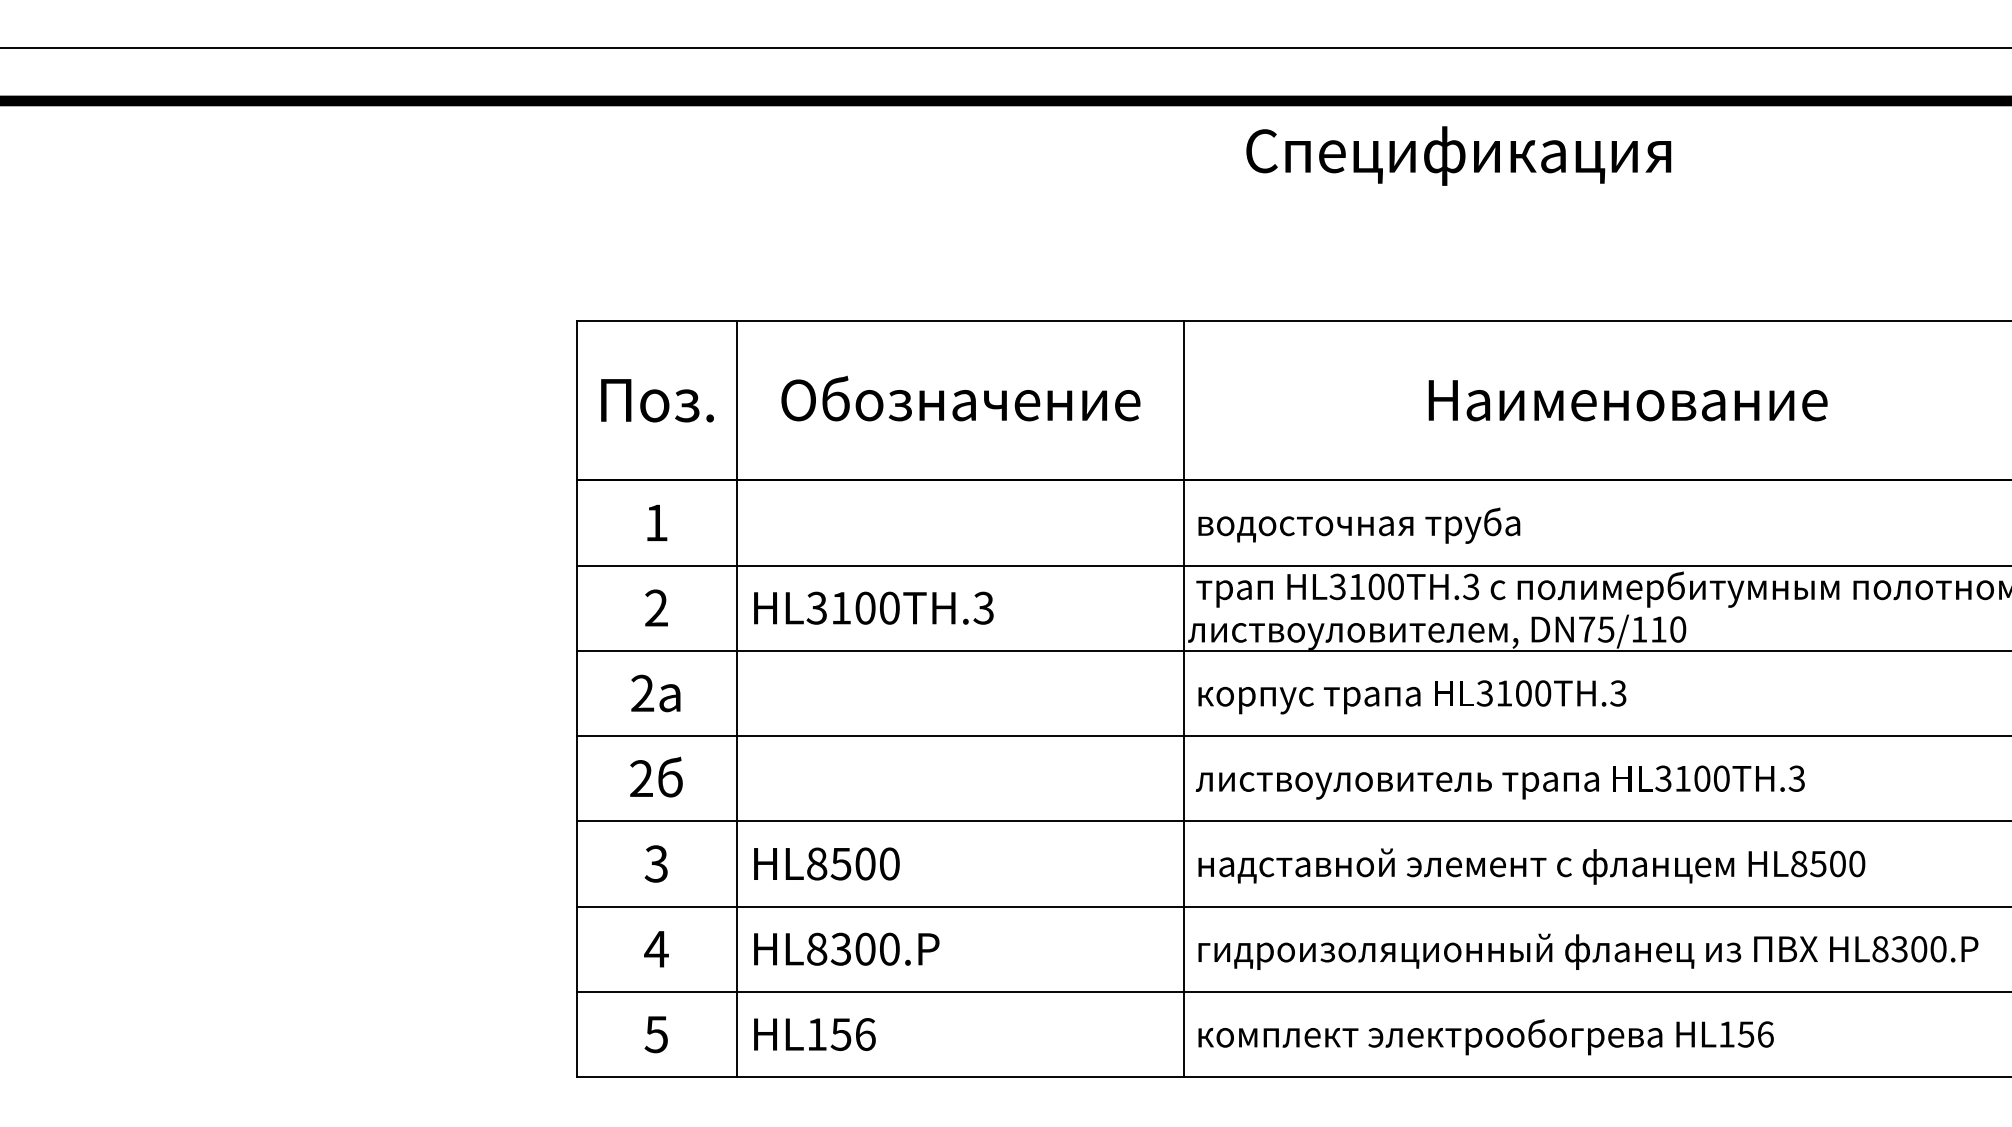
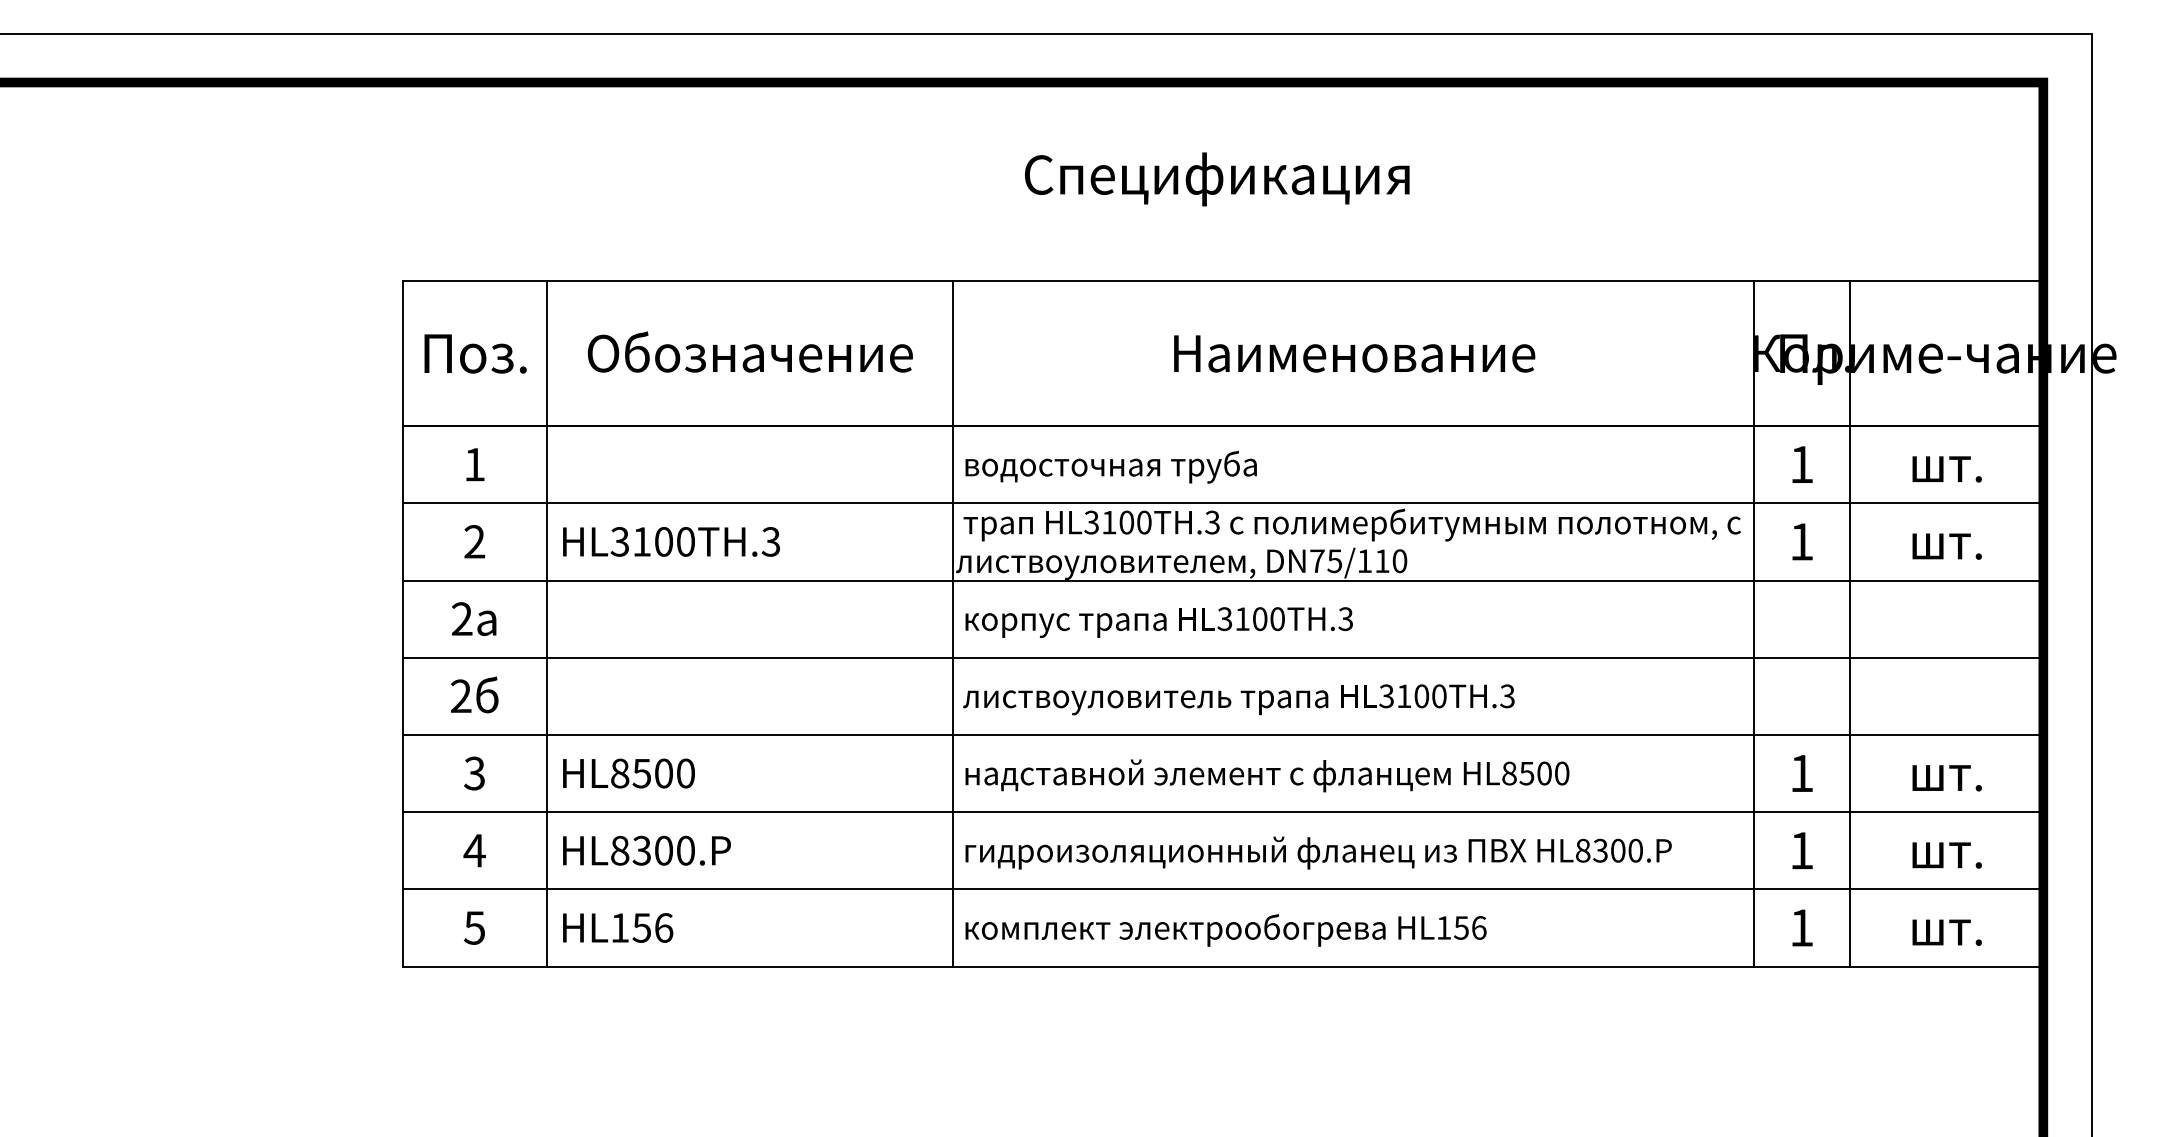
text: (1459, 156) -> (1217, 179), moved

